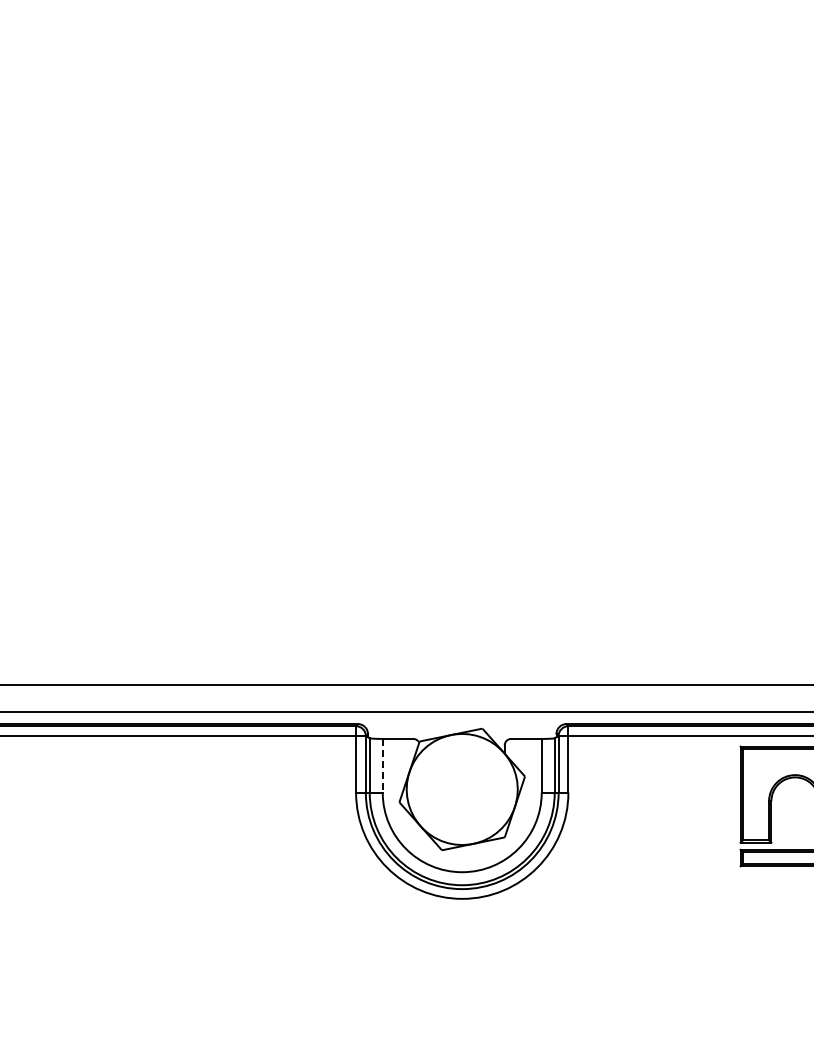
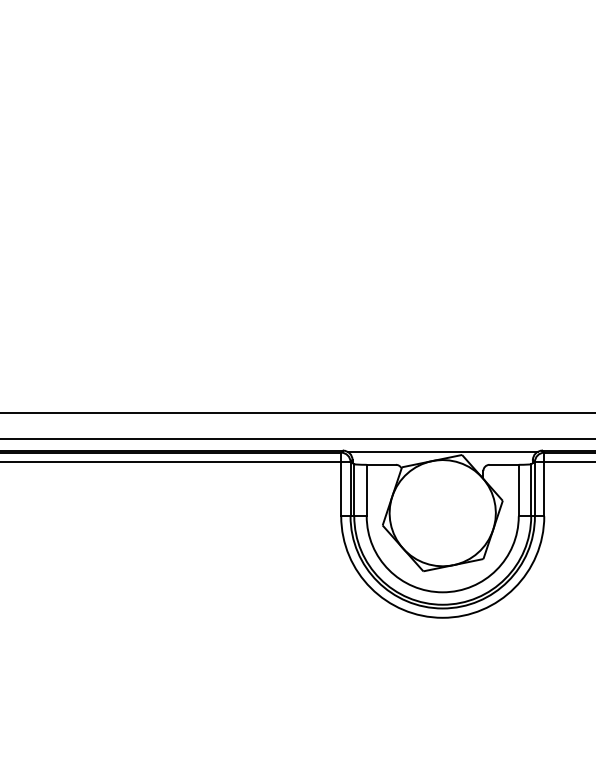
line: (462, 725) -> (442, 451), added
line: (382, 765) -> (366, 490), dashed -> solid

